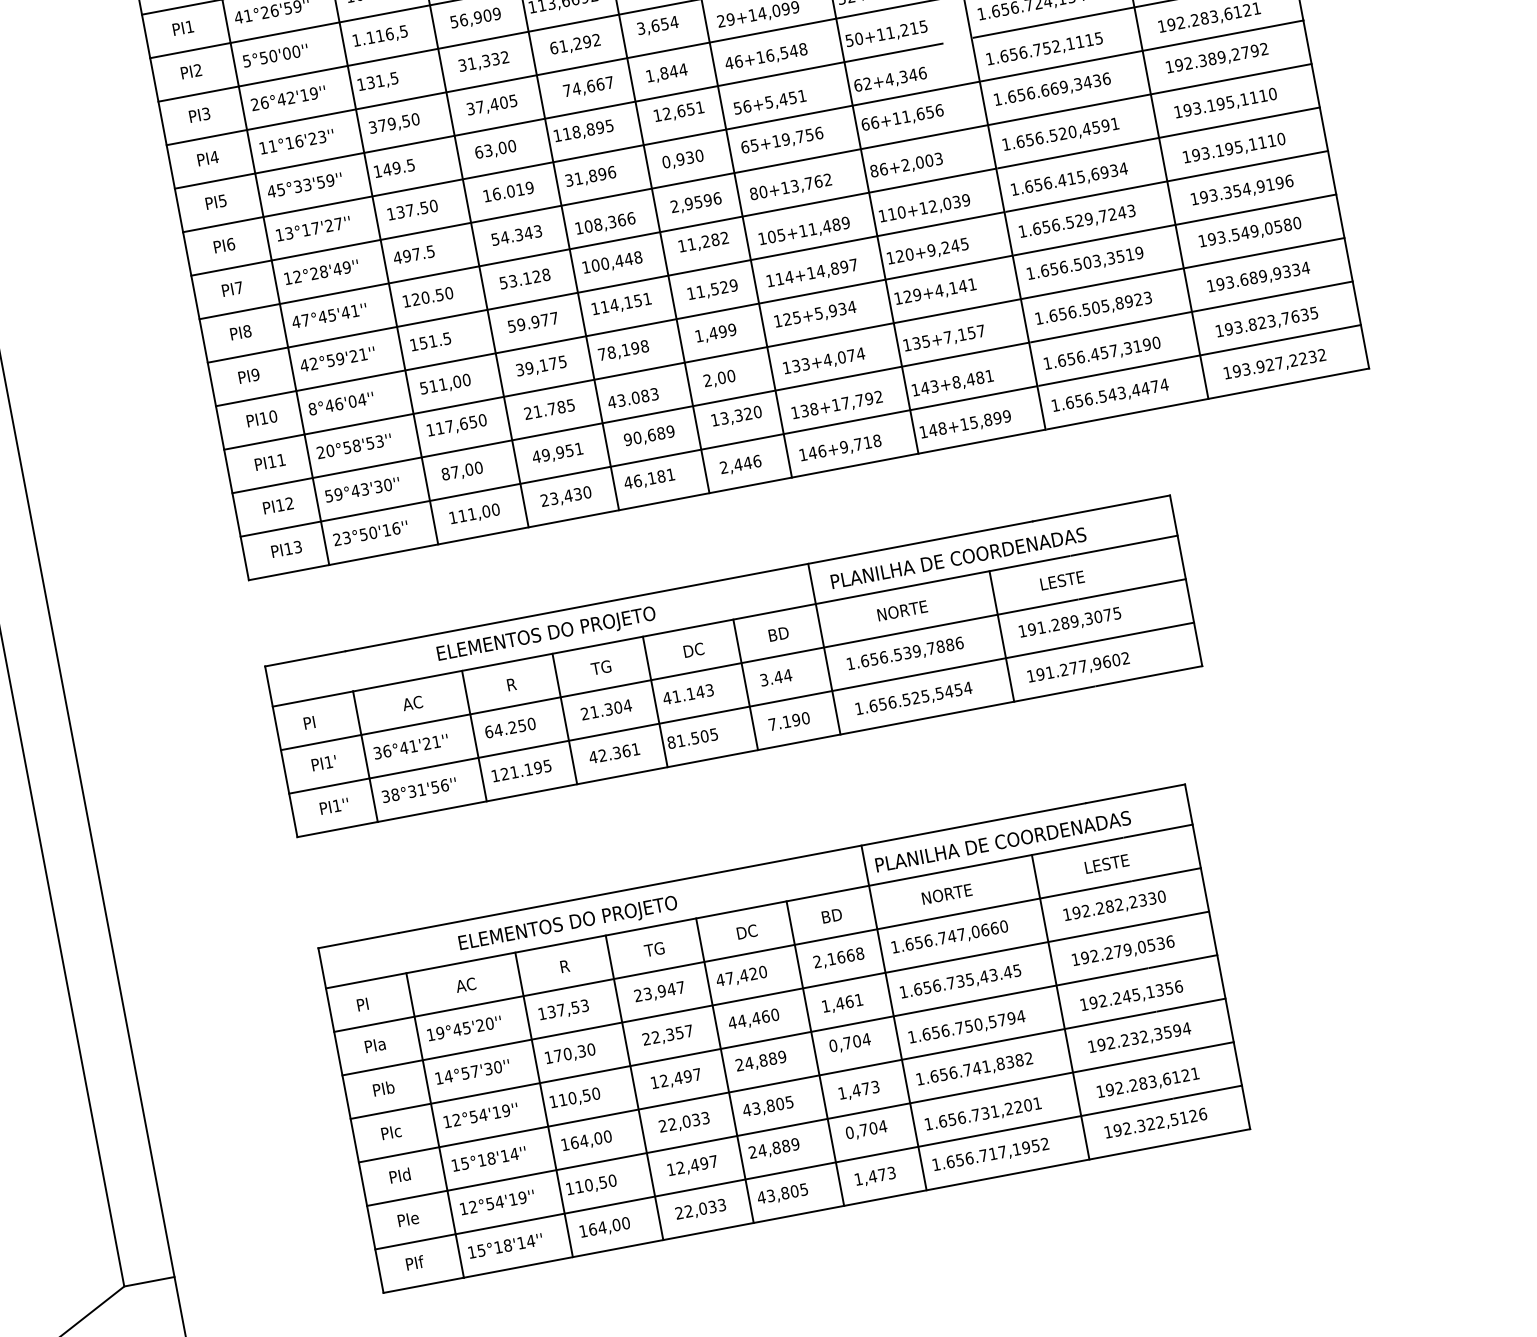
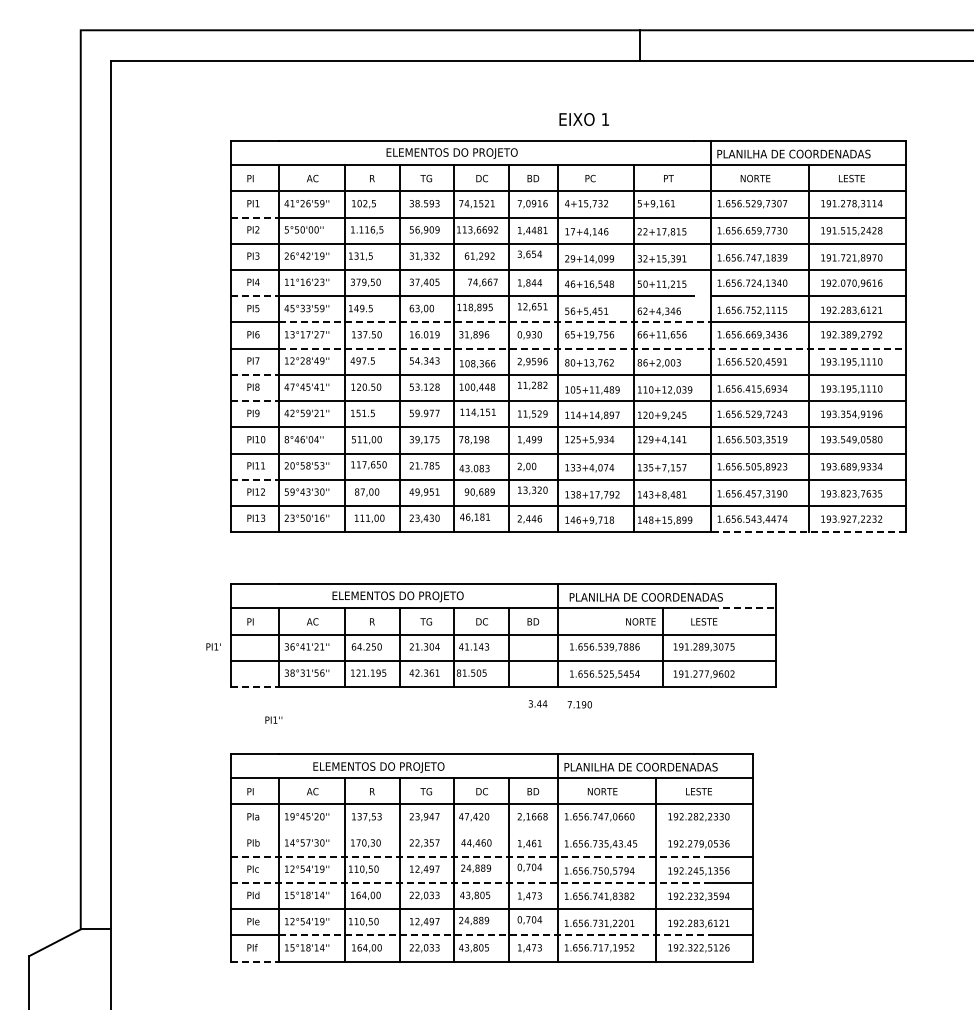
line: (191, 50) -> (255, 217), solid -> dashed
line: (622, 149) -> (495, 322), solid -> dashed
line: (792, 161) -> (593, 348), solid -> dashed
line: (215, 181) -> (255, 296), solid -> dashed
line: (240, 310) -> (255, 374), solid -> dashed
line: (248, 355) -> (255, 401), solid -> dashed
line: (1209, 399) -> (809, 532), solid -> dashed
line: (273, 485) -> (255, 479), solid -> dashed
line: (1124, 545) -> (744, 608), solid -> dashed
text: (901, 610) -> (640, 621), moved
text: (775, 677) -> (537, 703), moved
text: (788, 721) -> (579, 704), moved
text: (323, 762) -> (213, 646), moved
text: (333, 805) -> (273, 719), moved
line: (338, 830) -> (255, 687), solid -> dashed
line: (774, 993) -> (491, 830), removed
line: (749, 1042) -> (471, 856), solid -> dashed
line: (758, 1087) -> (471, 883), solid -> dashed
line: (814, 1166) -> (495, 935), solid -> dashed
line: (424, 1284) -> (255, 961), solid -> dashed

